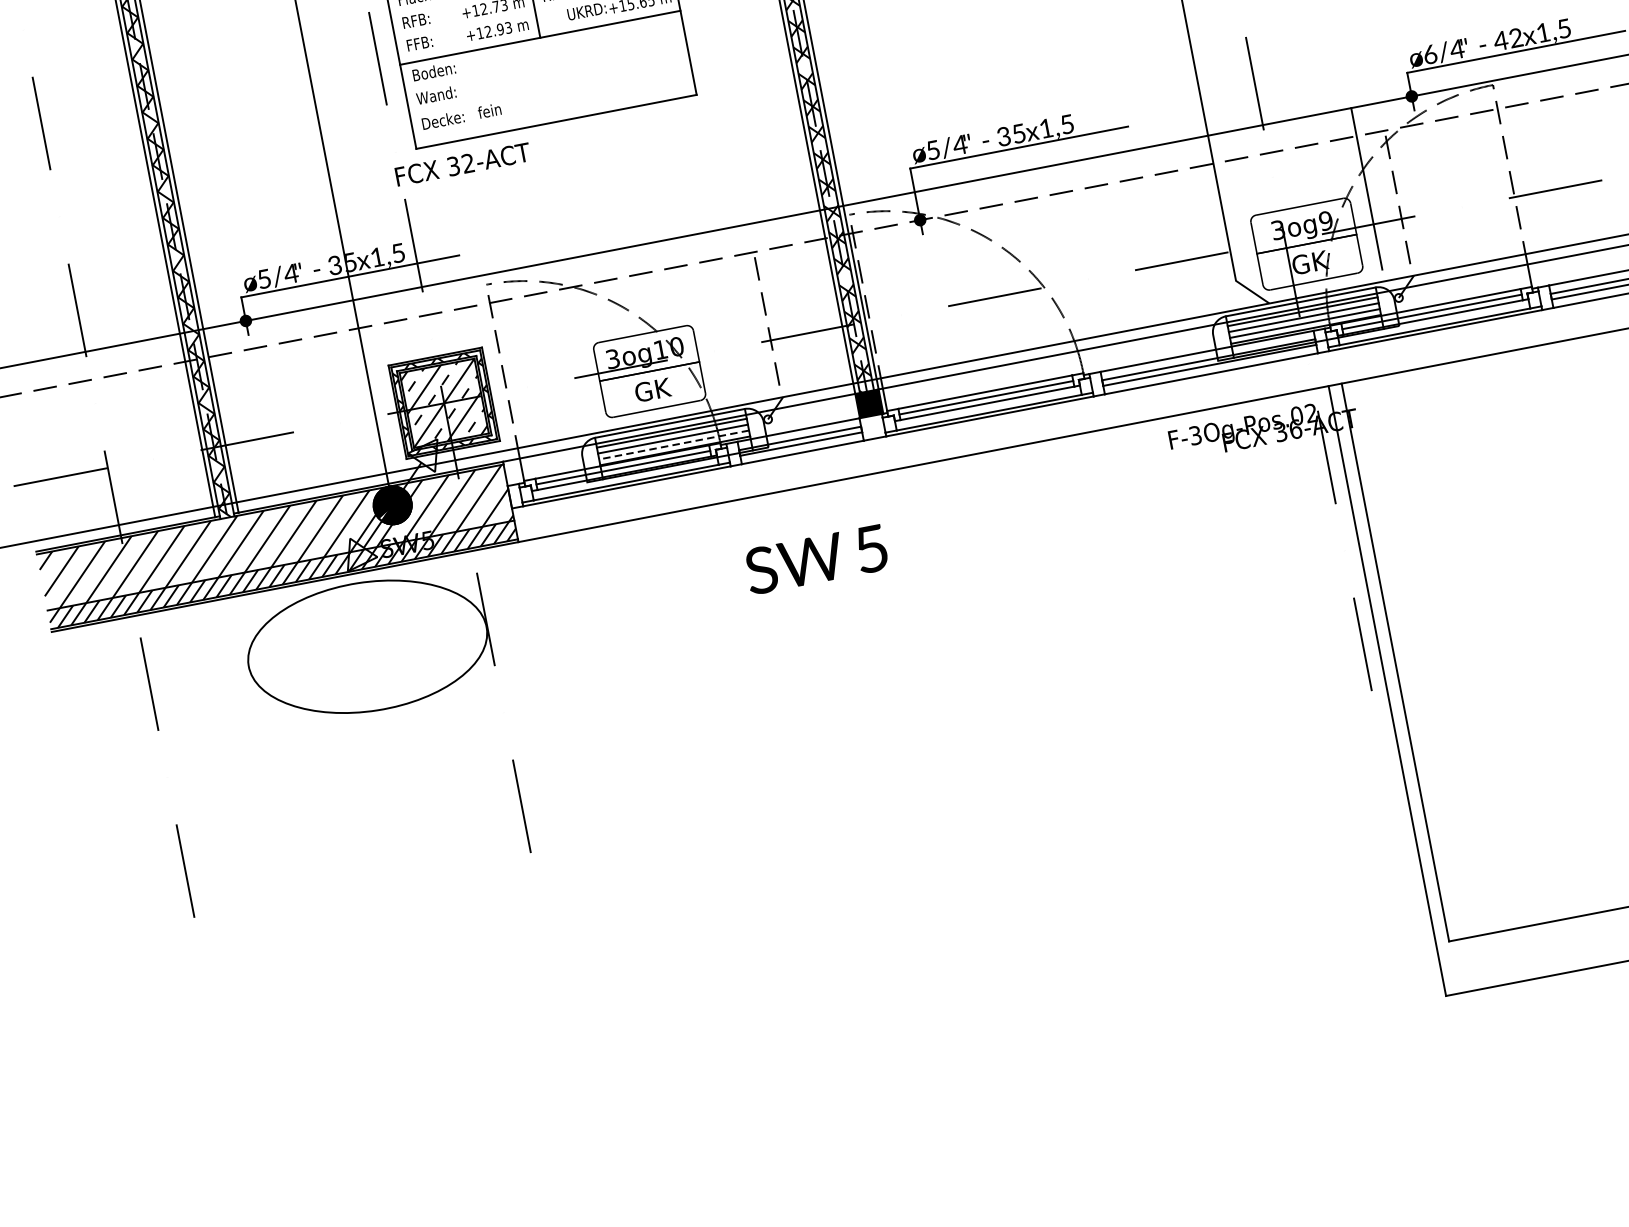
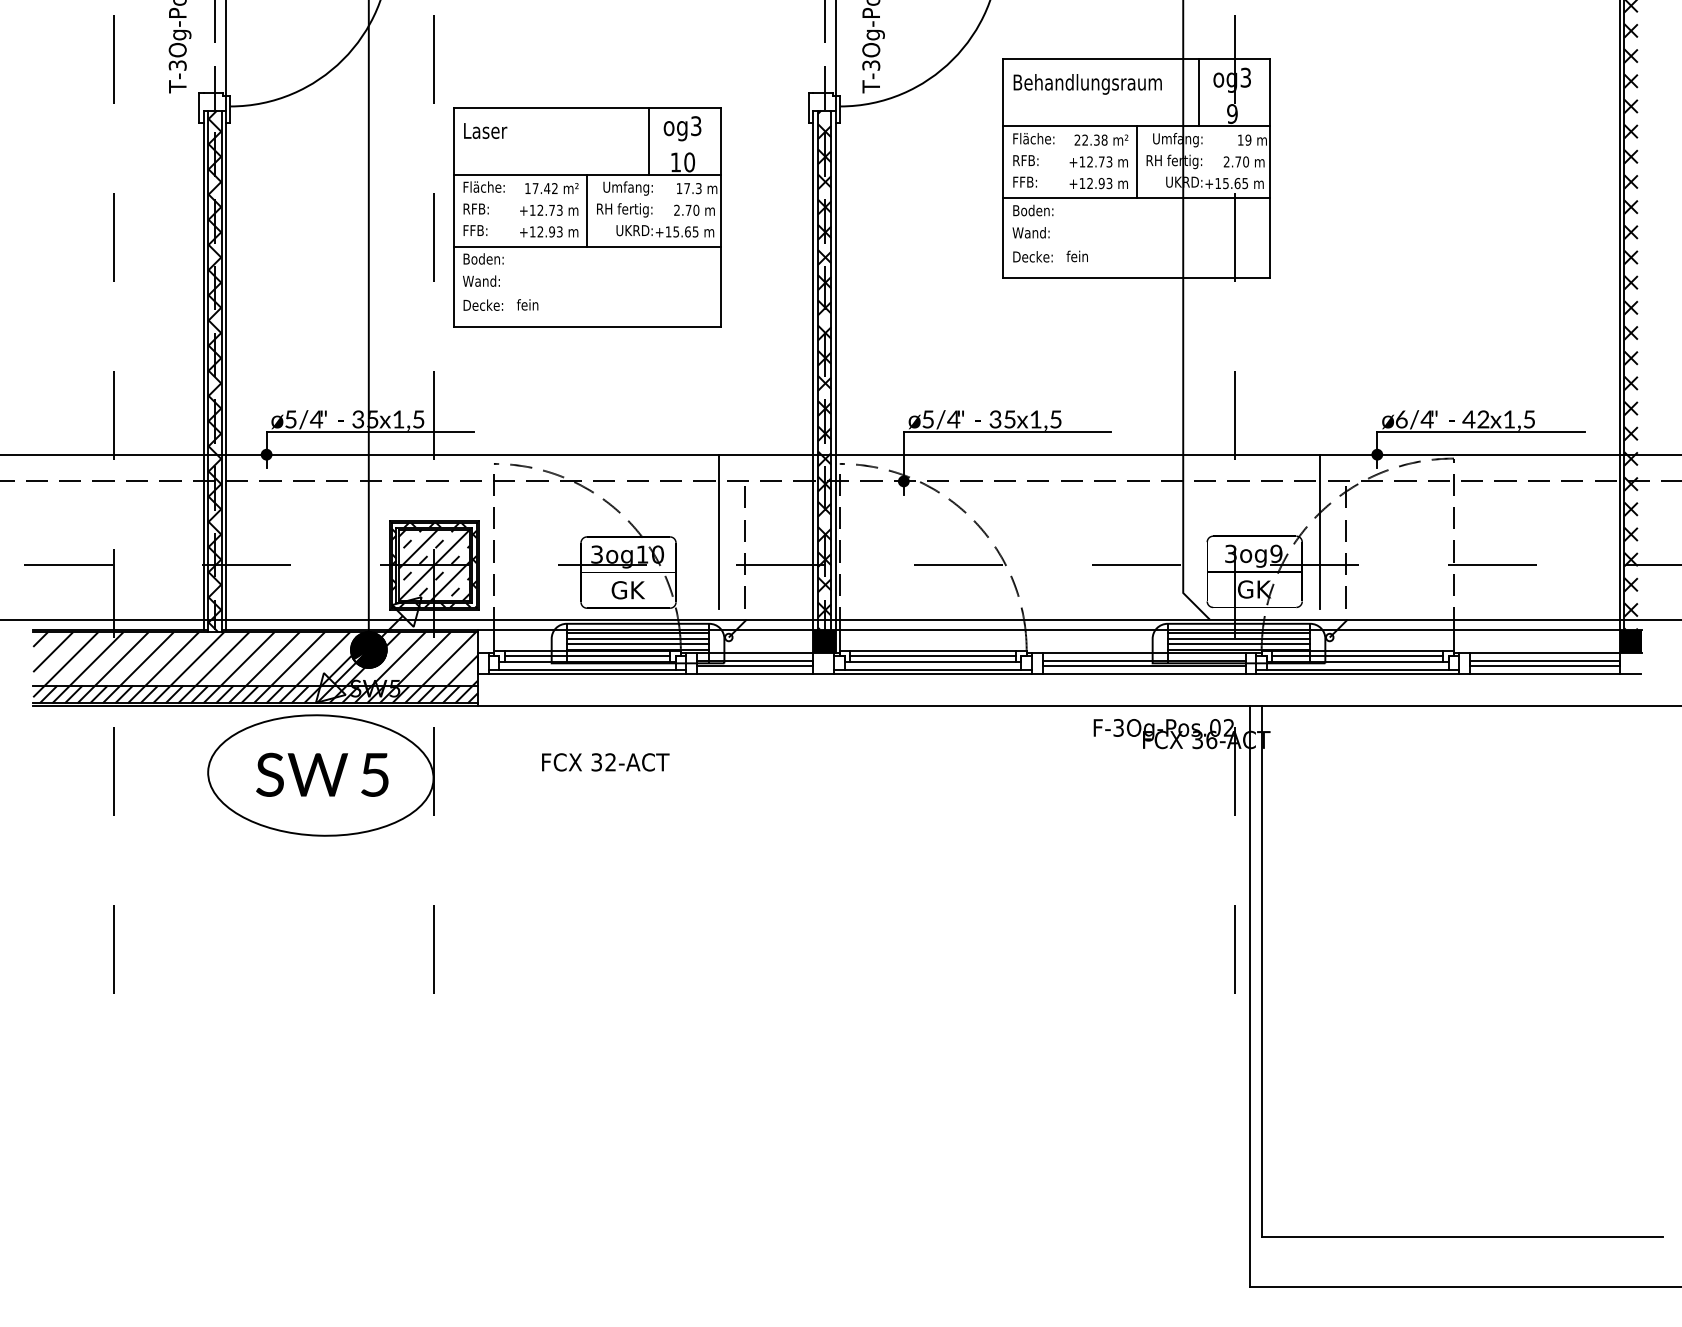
text: (462, 164) -> (605, 762), moved
line: (735, 310) -> (718, 531), added
line: (673, 445) -> (637, 644), dashed -> solid
text: (816, 559) -> (322, 774), moved

